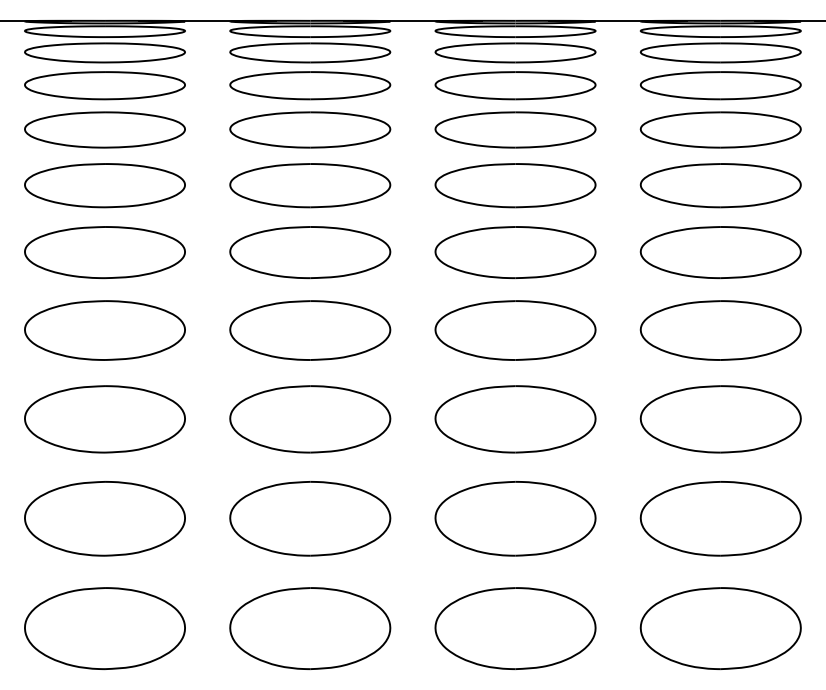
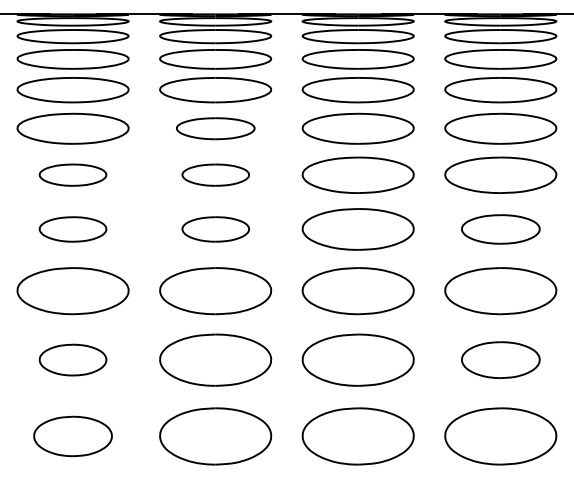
part: (310, 185) -> (215, 128), size x0.7
part: (104, 251) -> (72, 174), size x0.6
part: (310, 251) -> (215, 174), size x0.6
part: (104, 330) -> (72, 229), size x0.6
part: (310, 330) -> (215, 229), size x0.6
part: (720, 330) -> (500, 229), size x0.7
part: (104, 517) -> (72, 359), size x0.6
part: (720, 517) -> (500, 359), size x0.7
part: (104, 628) -> (72, 436), size x0.7

